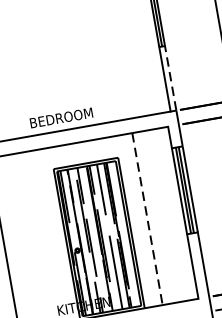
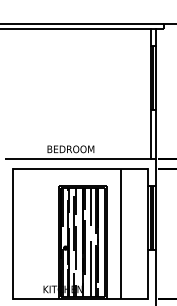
line: (170, 77) -> (155, 133), dashed -> solid
line: (147, 219) -> (120, 234), dashed -> solid

